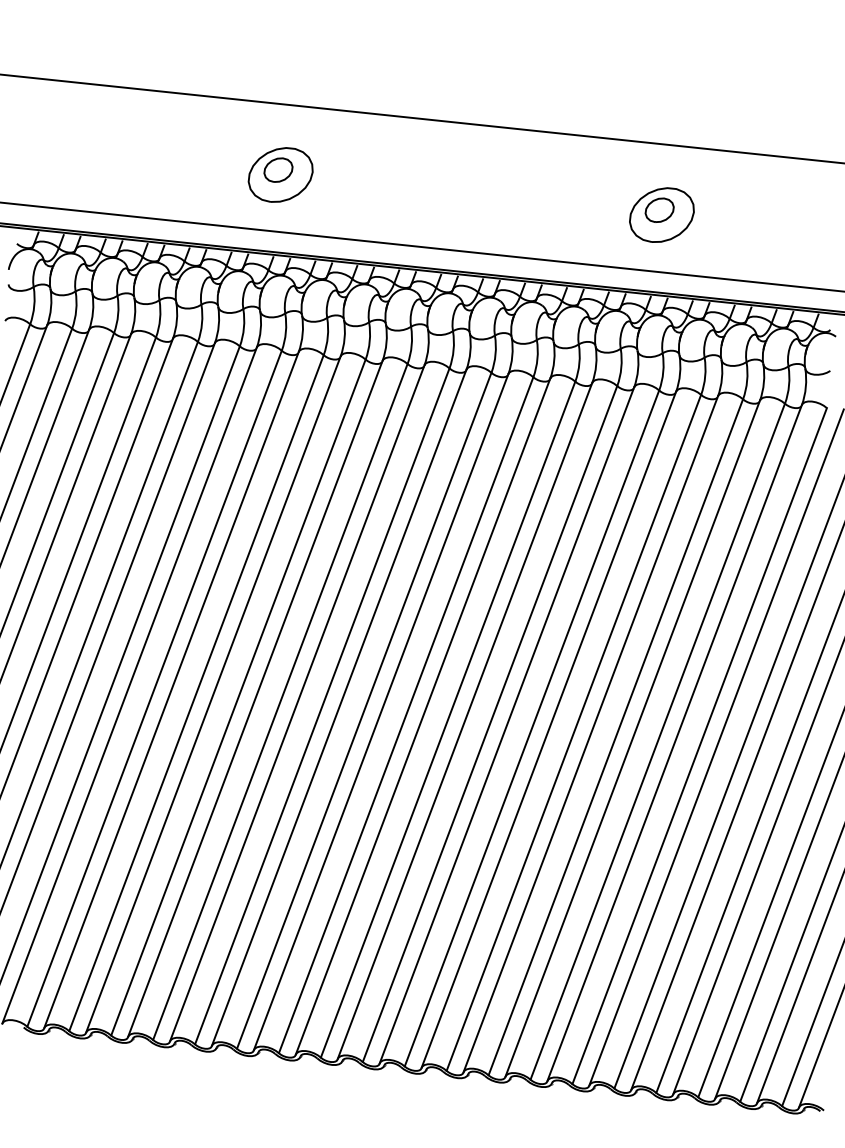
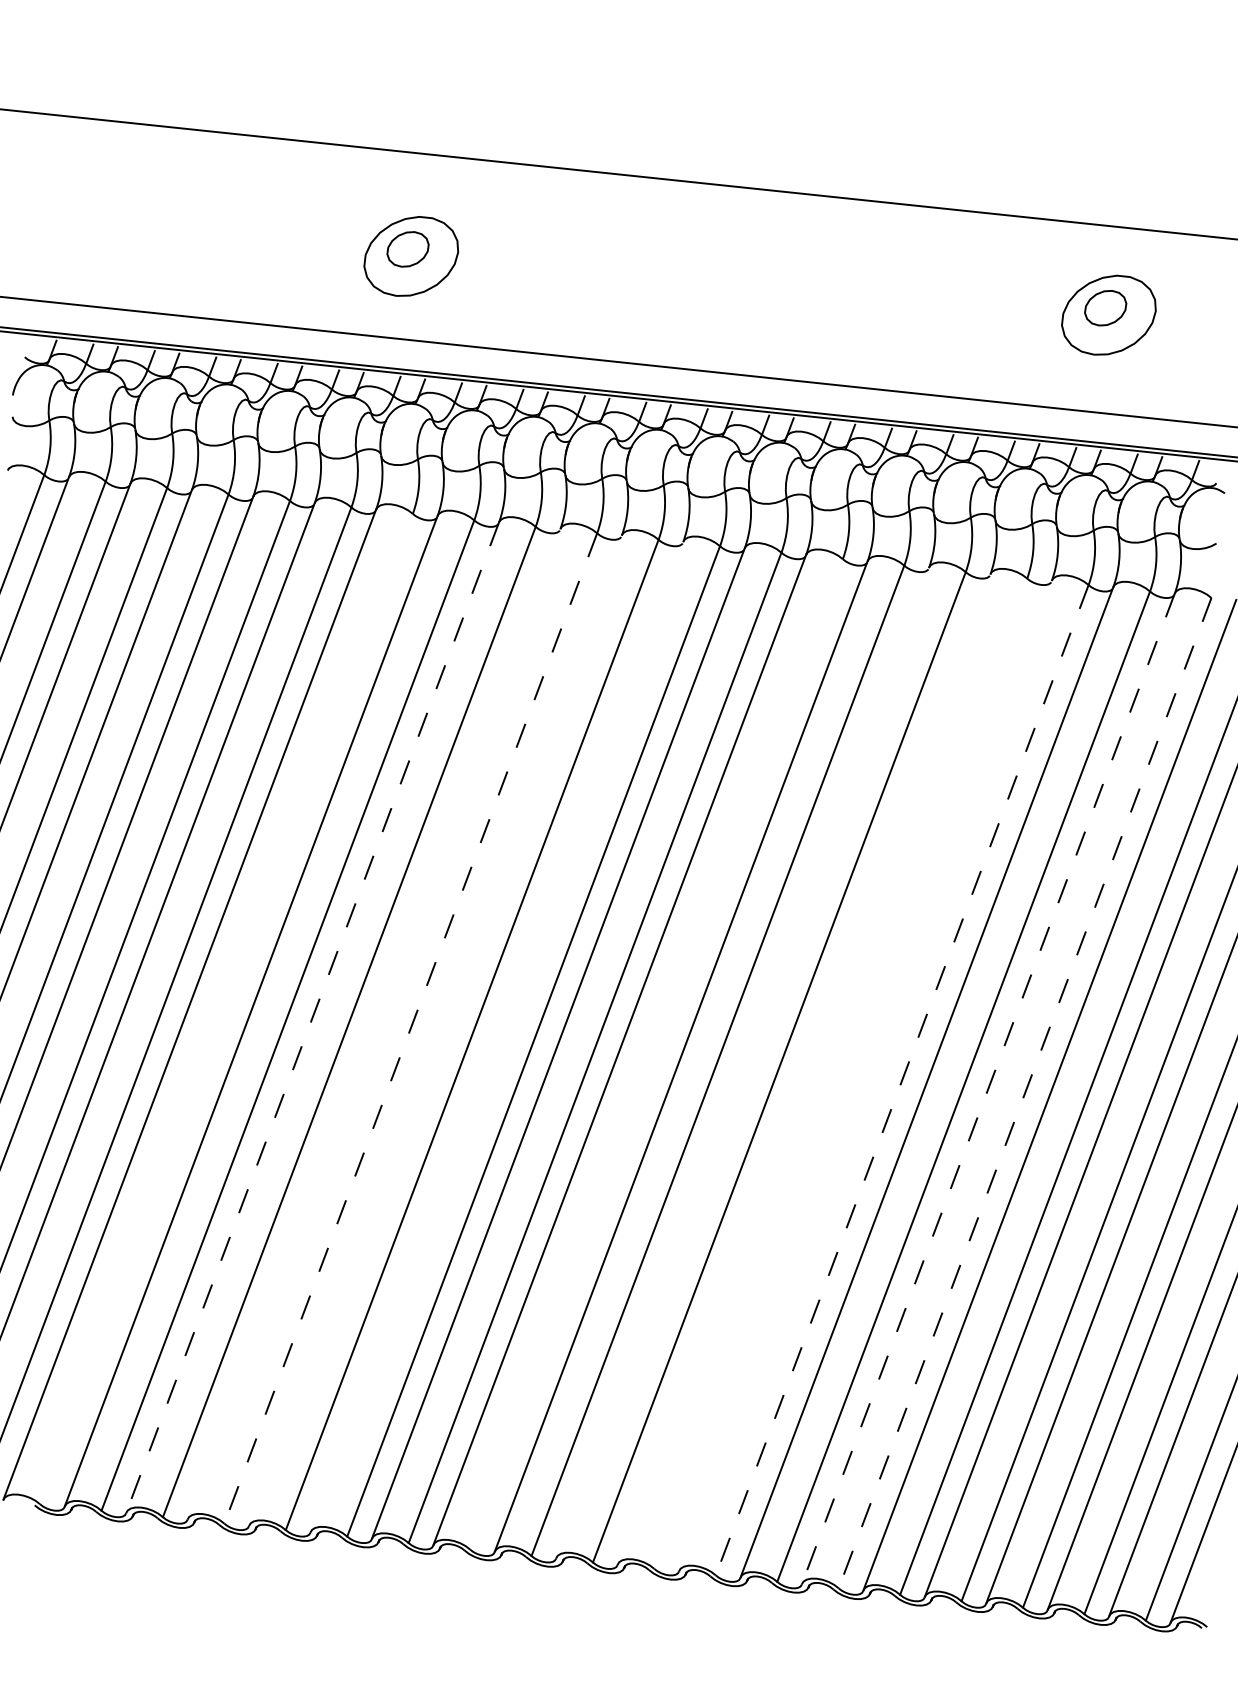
part: (661, 214) -> (1108, 314), moved
line: (154, 688) -> (226, 1008), removed
line: (213, 694) -> (312, 1017), solid -> dashed
line: (255, 698) -> (374, 1023), removed
line: (280, 702) -> (410, 1029), solid -> dashed
line: (297, 703) -> (435, 1030), removed
line: (338, 707) -> (495, 1036), removed
line: (447, 719) -> (655, 1054), removed
line: (506, 725) -> (742, 1062), removed
line: (548, 729) -> (803, 1068), removed
line: (573, 732) -> (840, 1073), removed
line: (590, 734) -> (865, 1076), removed
line: (615, 737) -> (901, 1080), solid -> dashed
line: (674, 743) -> (988, 1089), solid -> dashed
line: (699, 746) -> (1024, 1093), solid -> dashed

